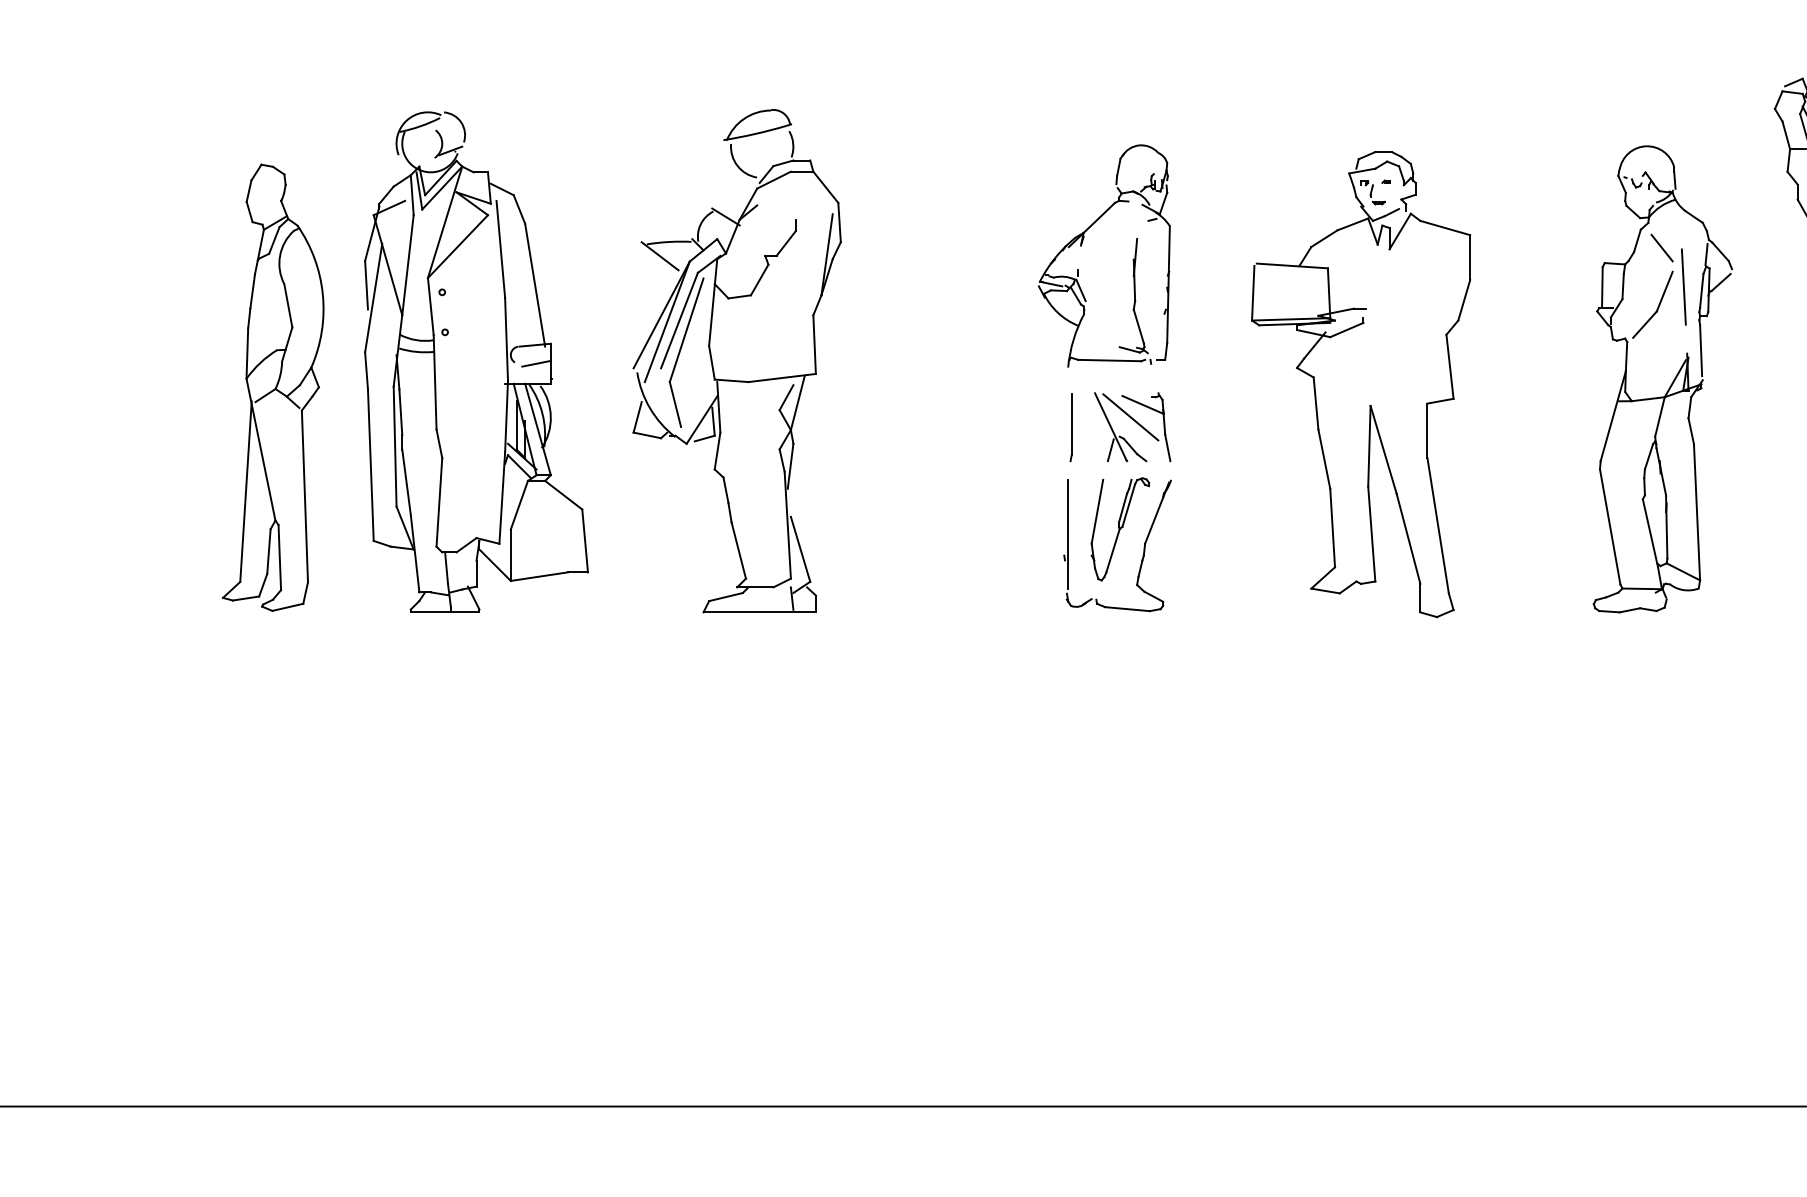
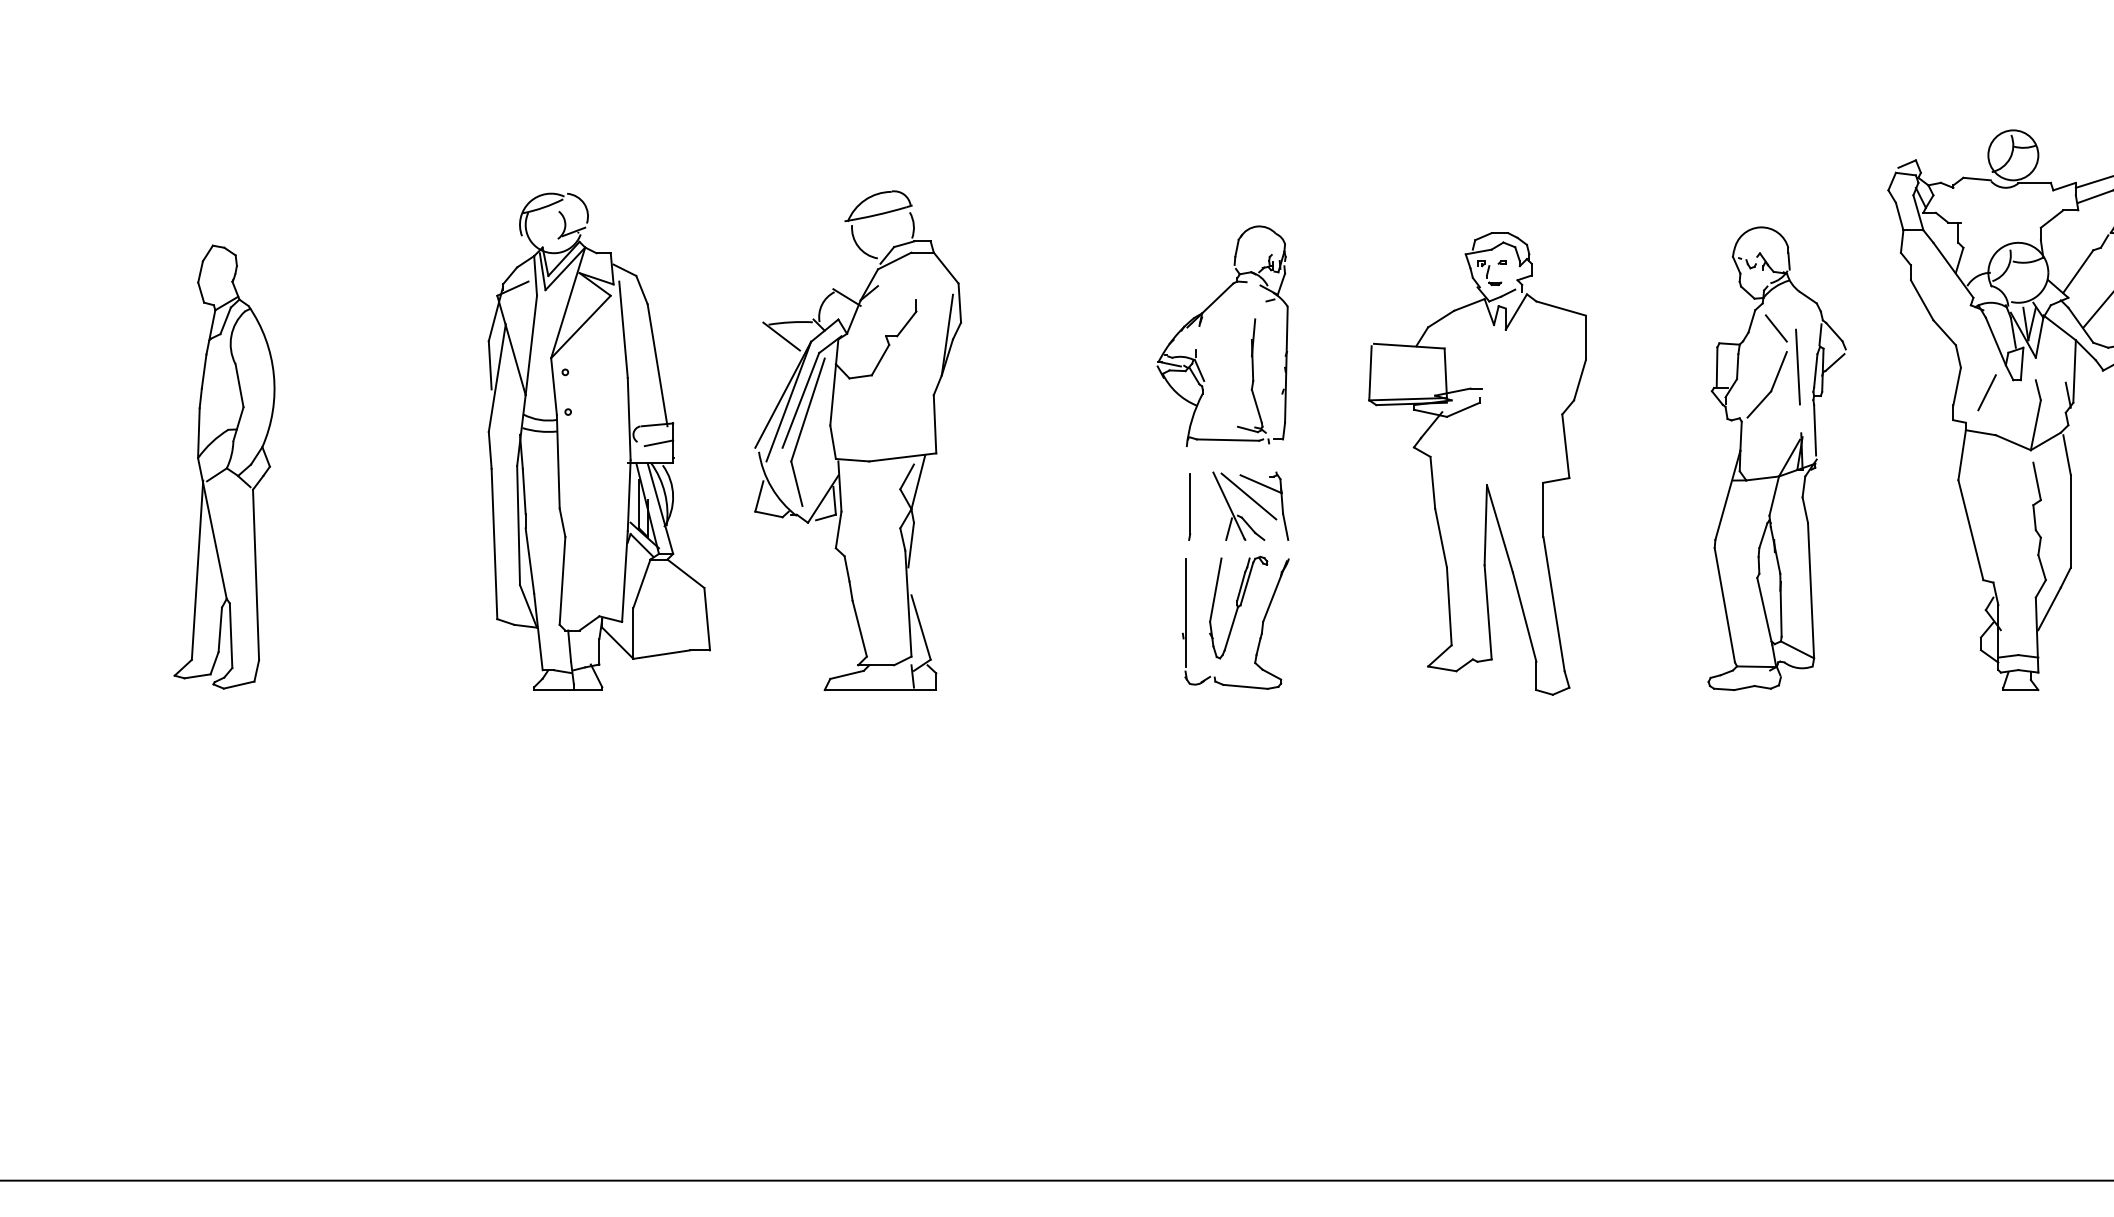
part: (273, 387) -> (224, 466), moved

